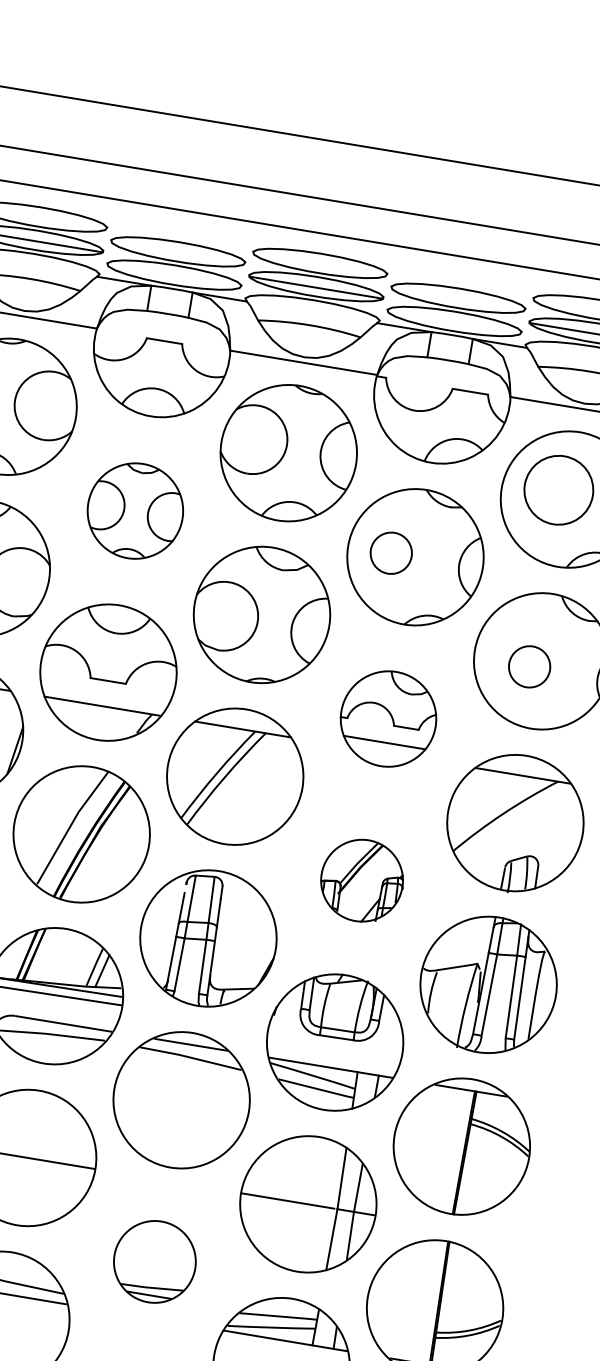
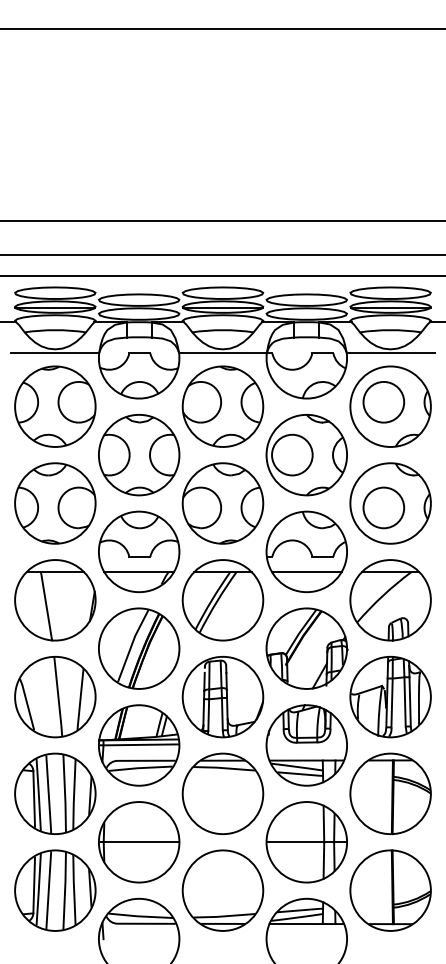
part: (135, 511) -> (139, 455), size x1.43
circle: (391, 552) -> (292, 454), size x1.67
circle: (529, 666) -> (383, 507), size x1.67
part: (388, 718) -> (306, 551), size x1.43
part: (361, 880) -> (306, 648), size x1.67
part: (154, 1261) -> (222, 890), size x1.67

